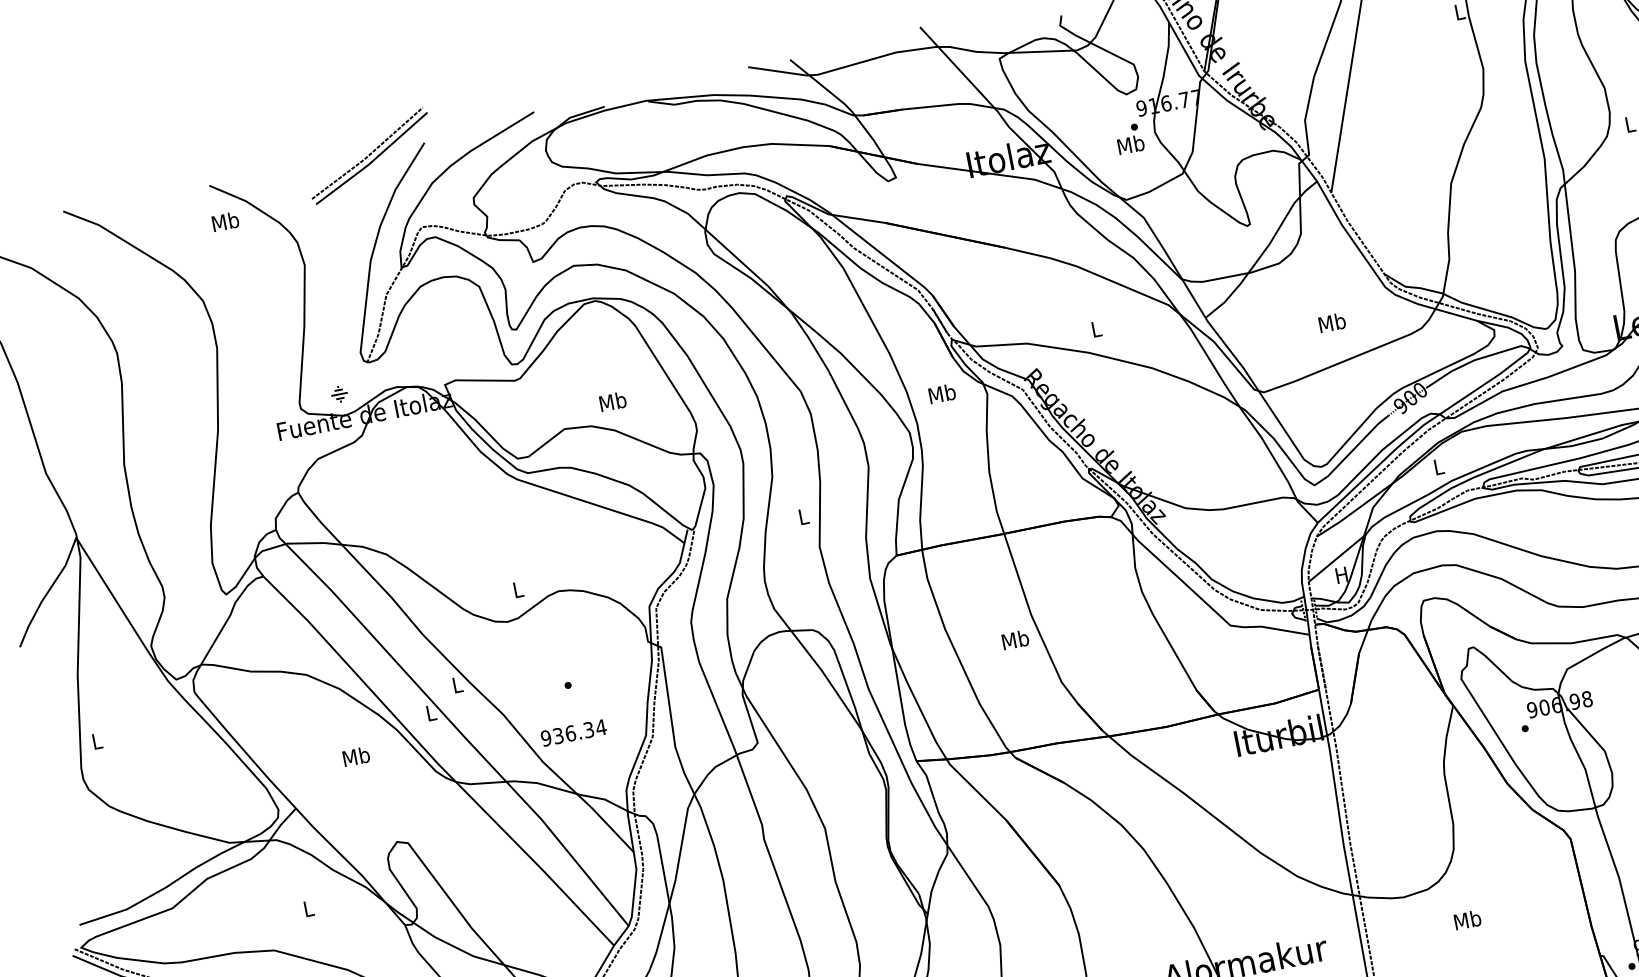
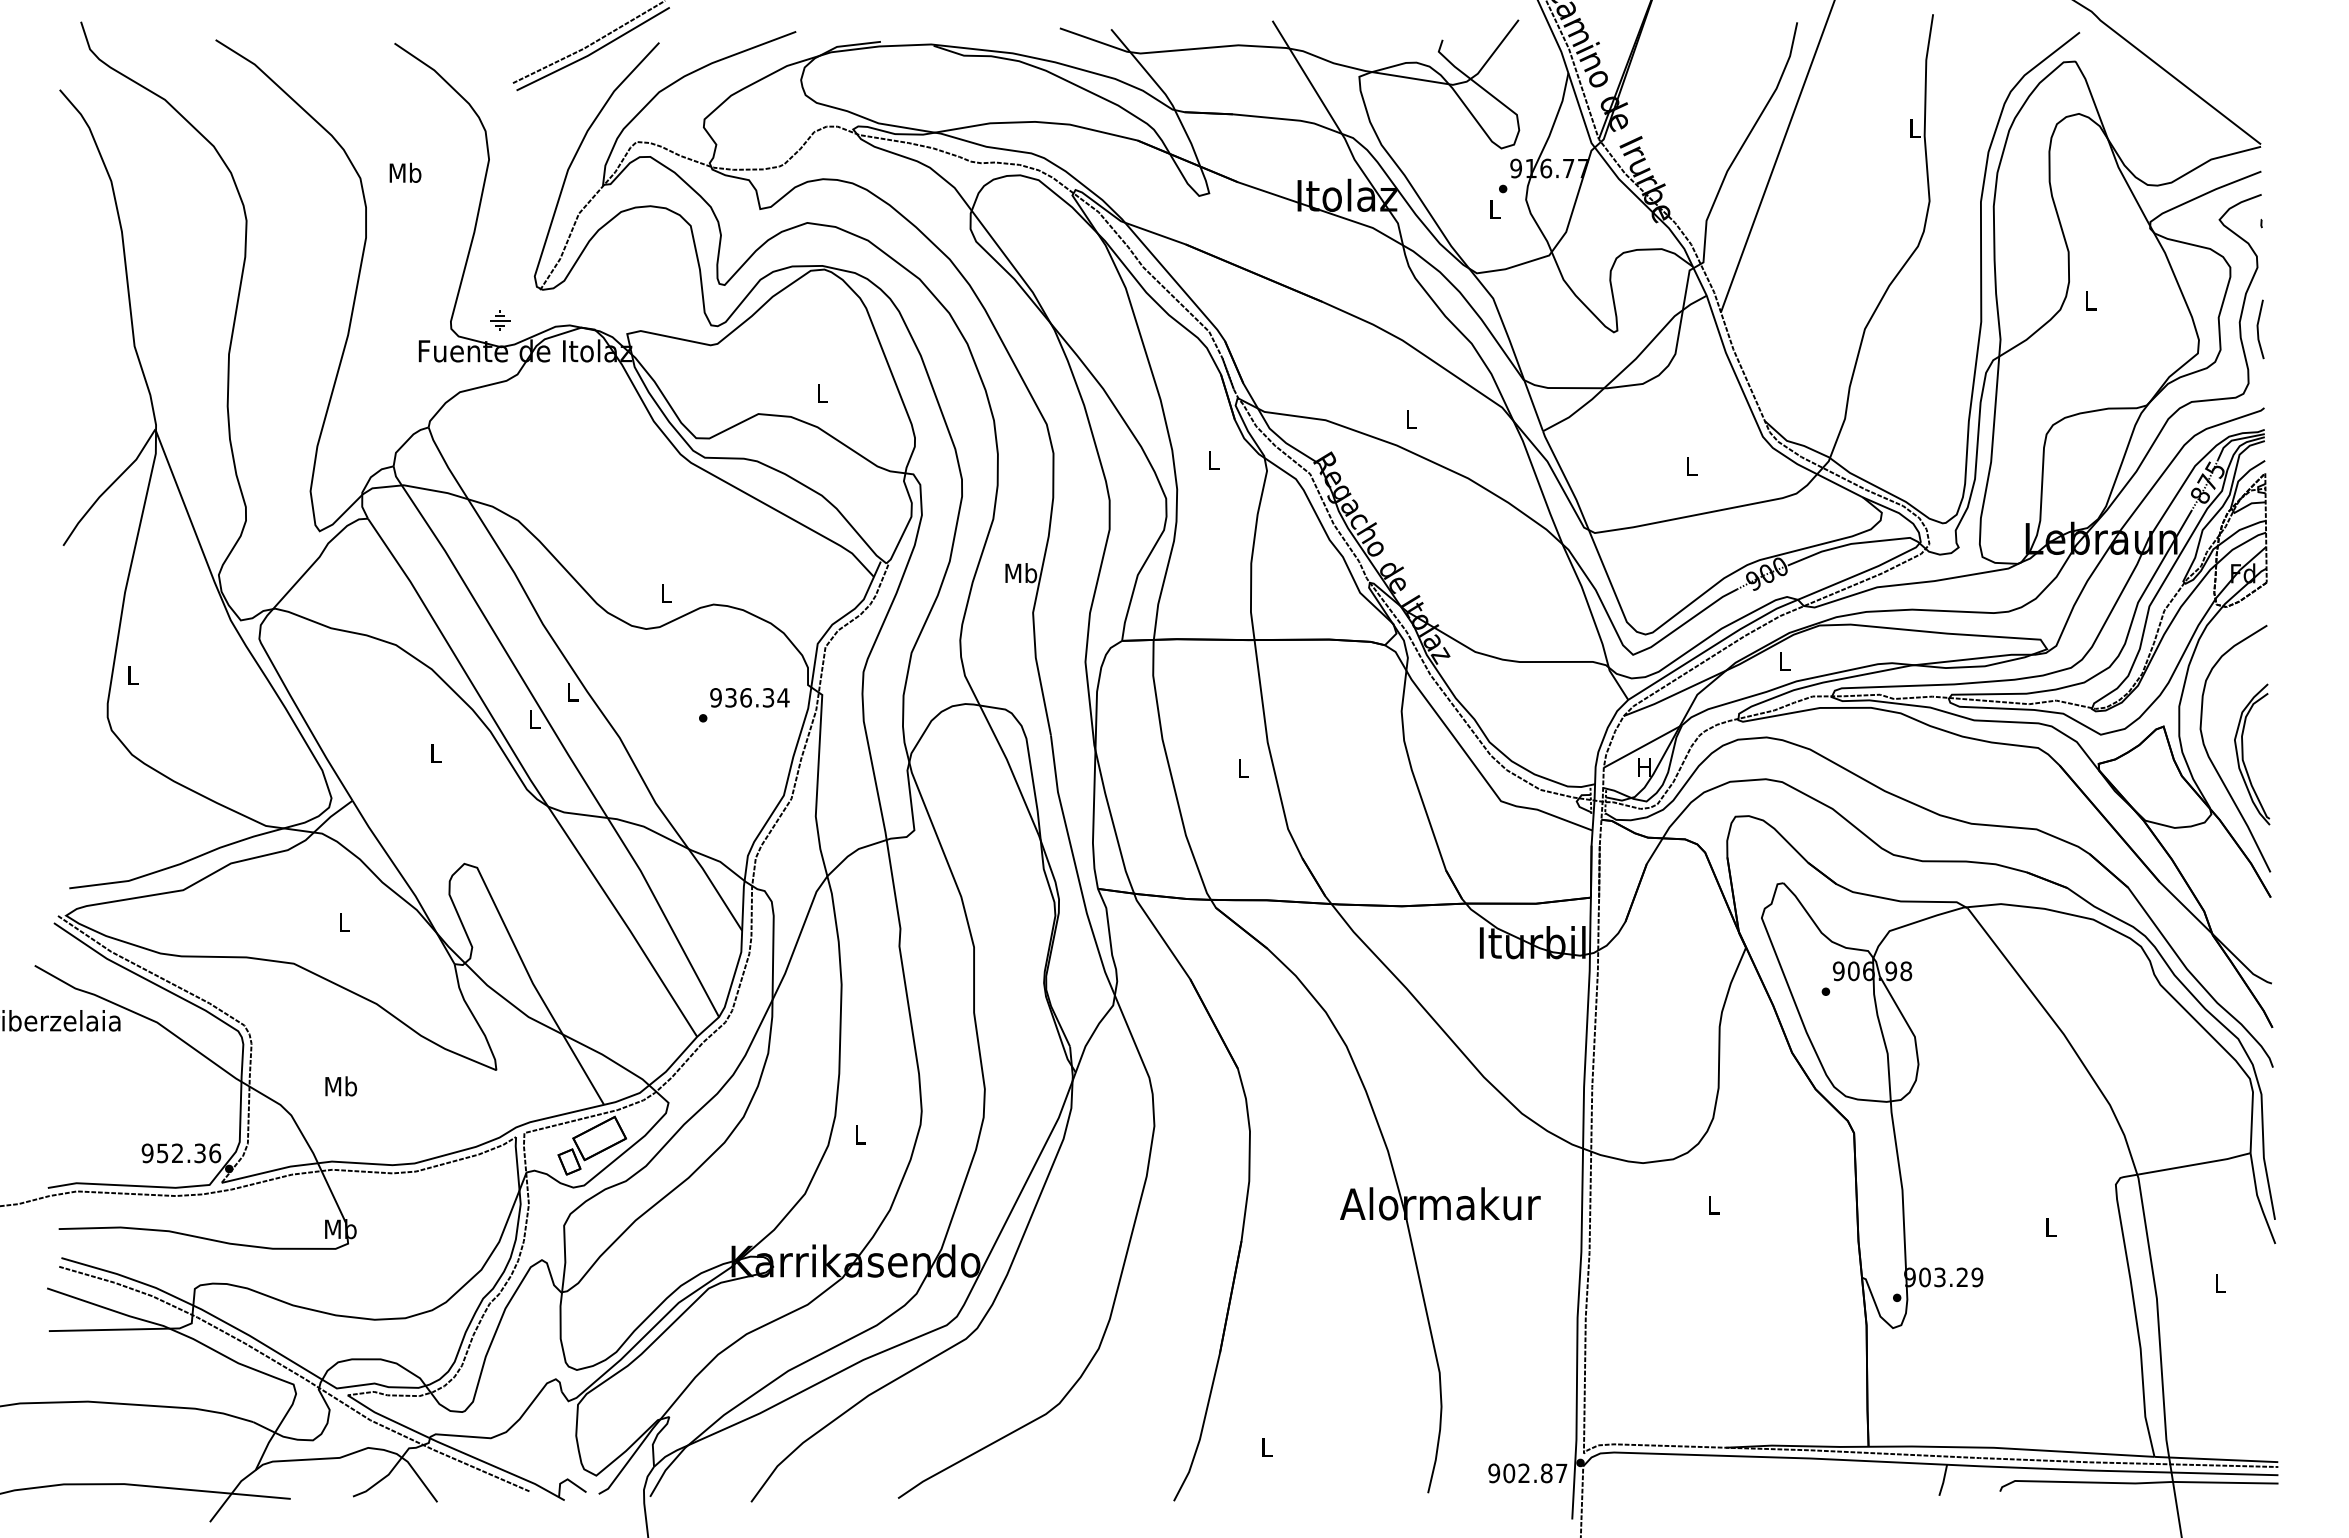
text: (1130, 145) -> (1494, 209), Mb -> L
text: (225, 221) -> (405, 172), moved
text: (1331, 322) -> (1691, 466), Mb -> L
text: (941, 393) -> (1213, 459), Mb -> L
text: (613, 401) -> (822, 392), Mb -> L
text: (803, 516) -> (1021, 573), L -> Mb
text: (1015, 640) -> (1243, 768), Mb -> L
text: (573, 732) -> (749, 697), moved
text: (355, 756) -> (435, 753), Mb -> L
text: (1467, 919) -> (1713, 1204), Mb -> L

